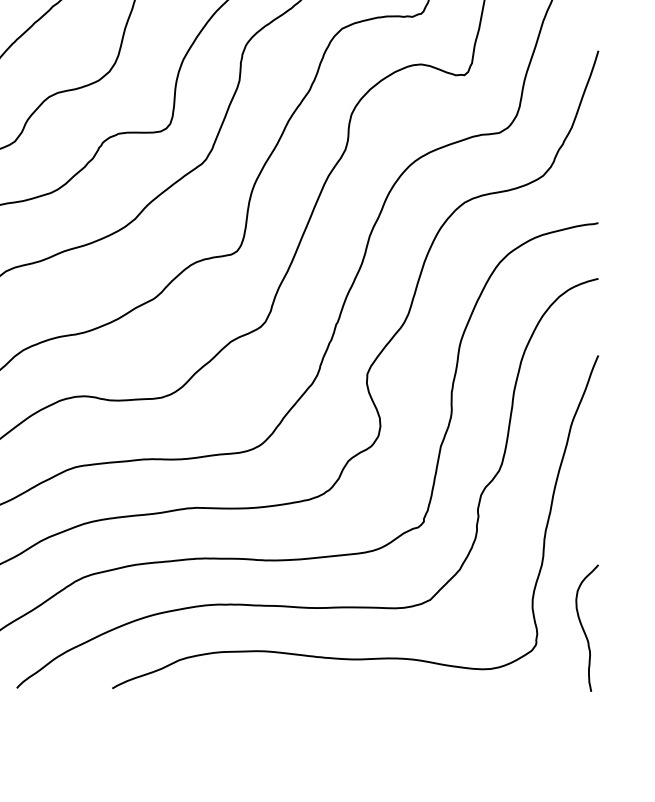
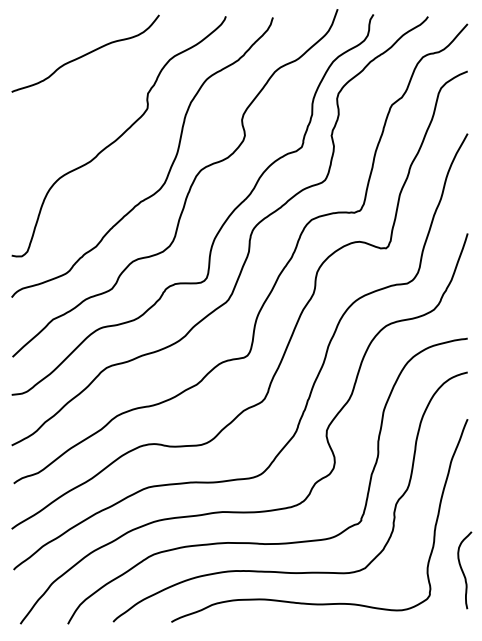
curve: (584, 628) -> (463, 570), moved

